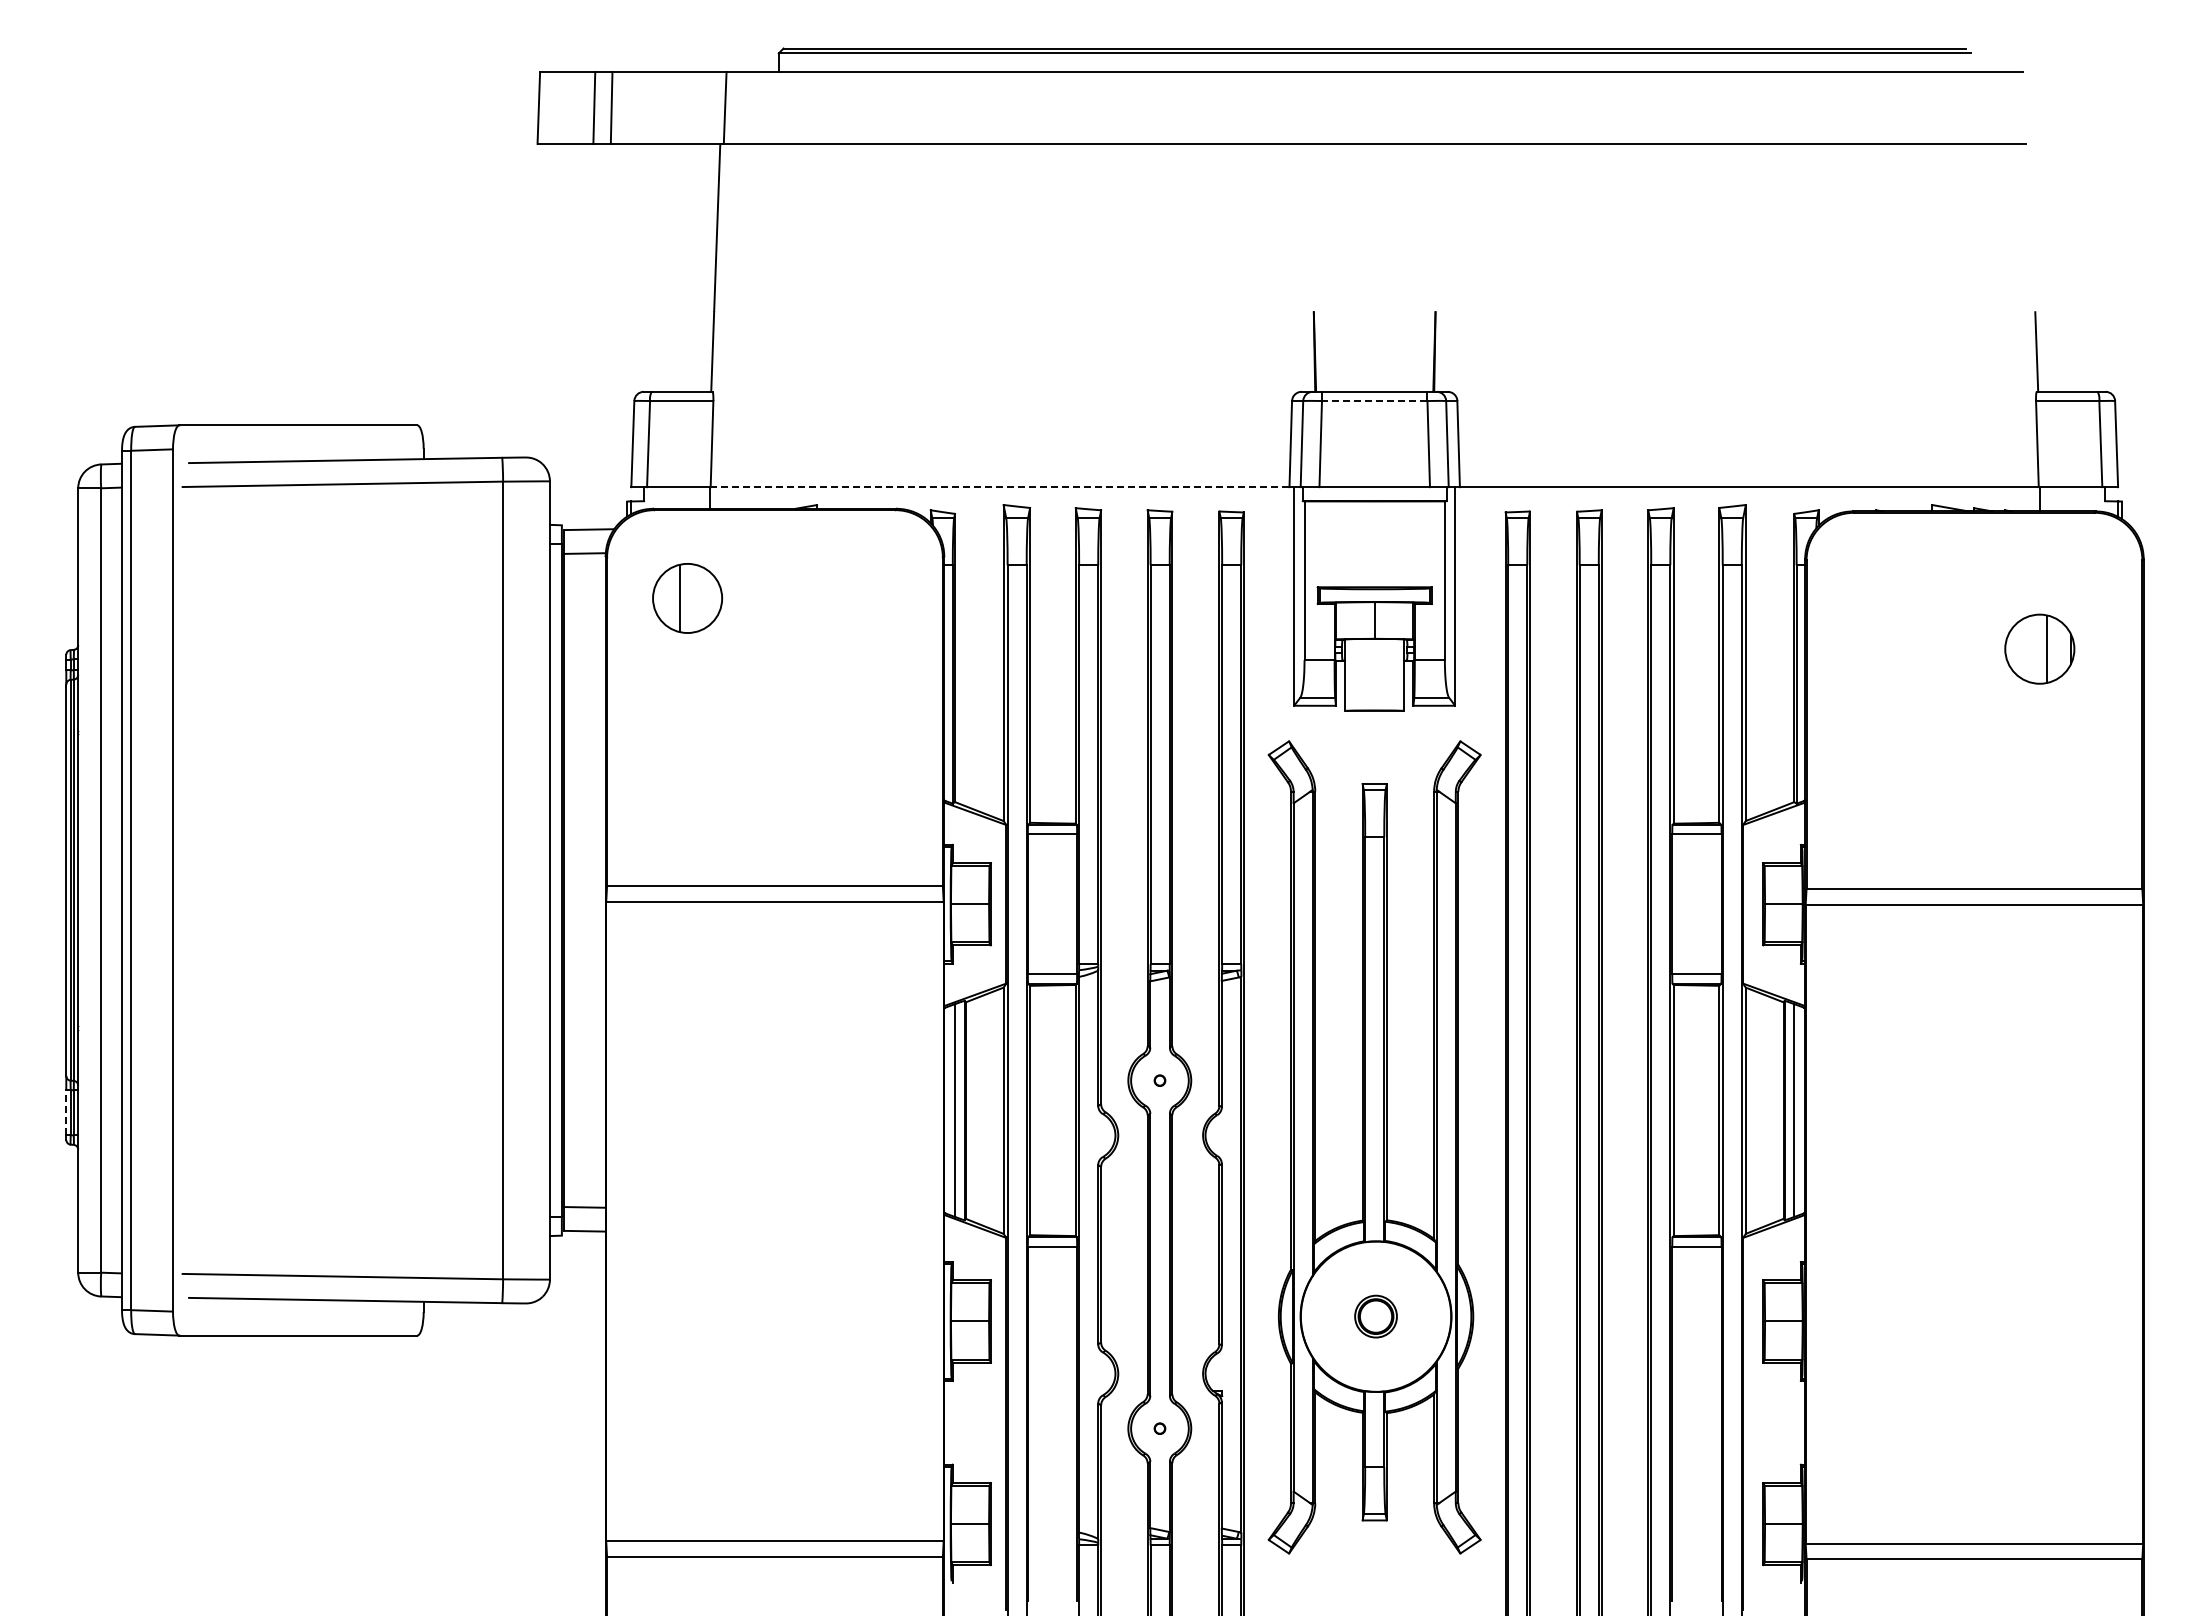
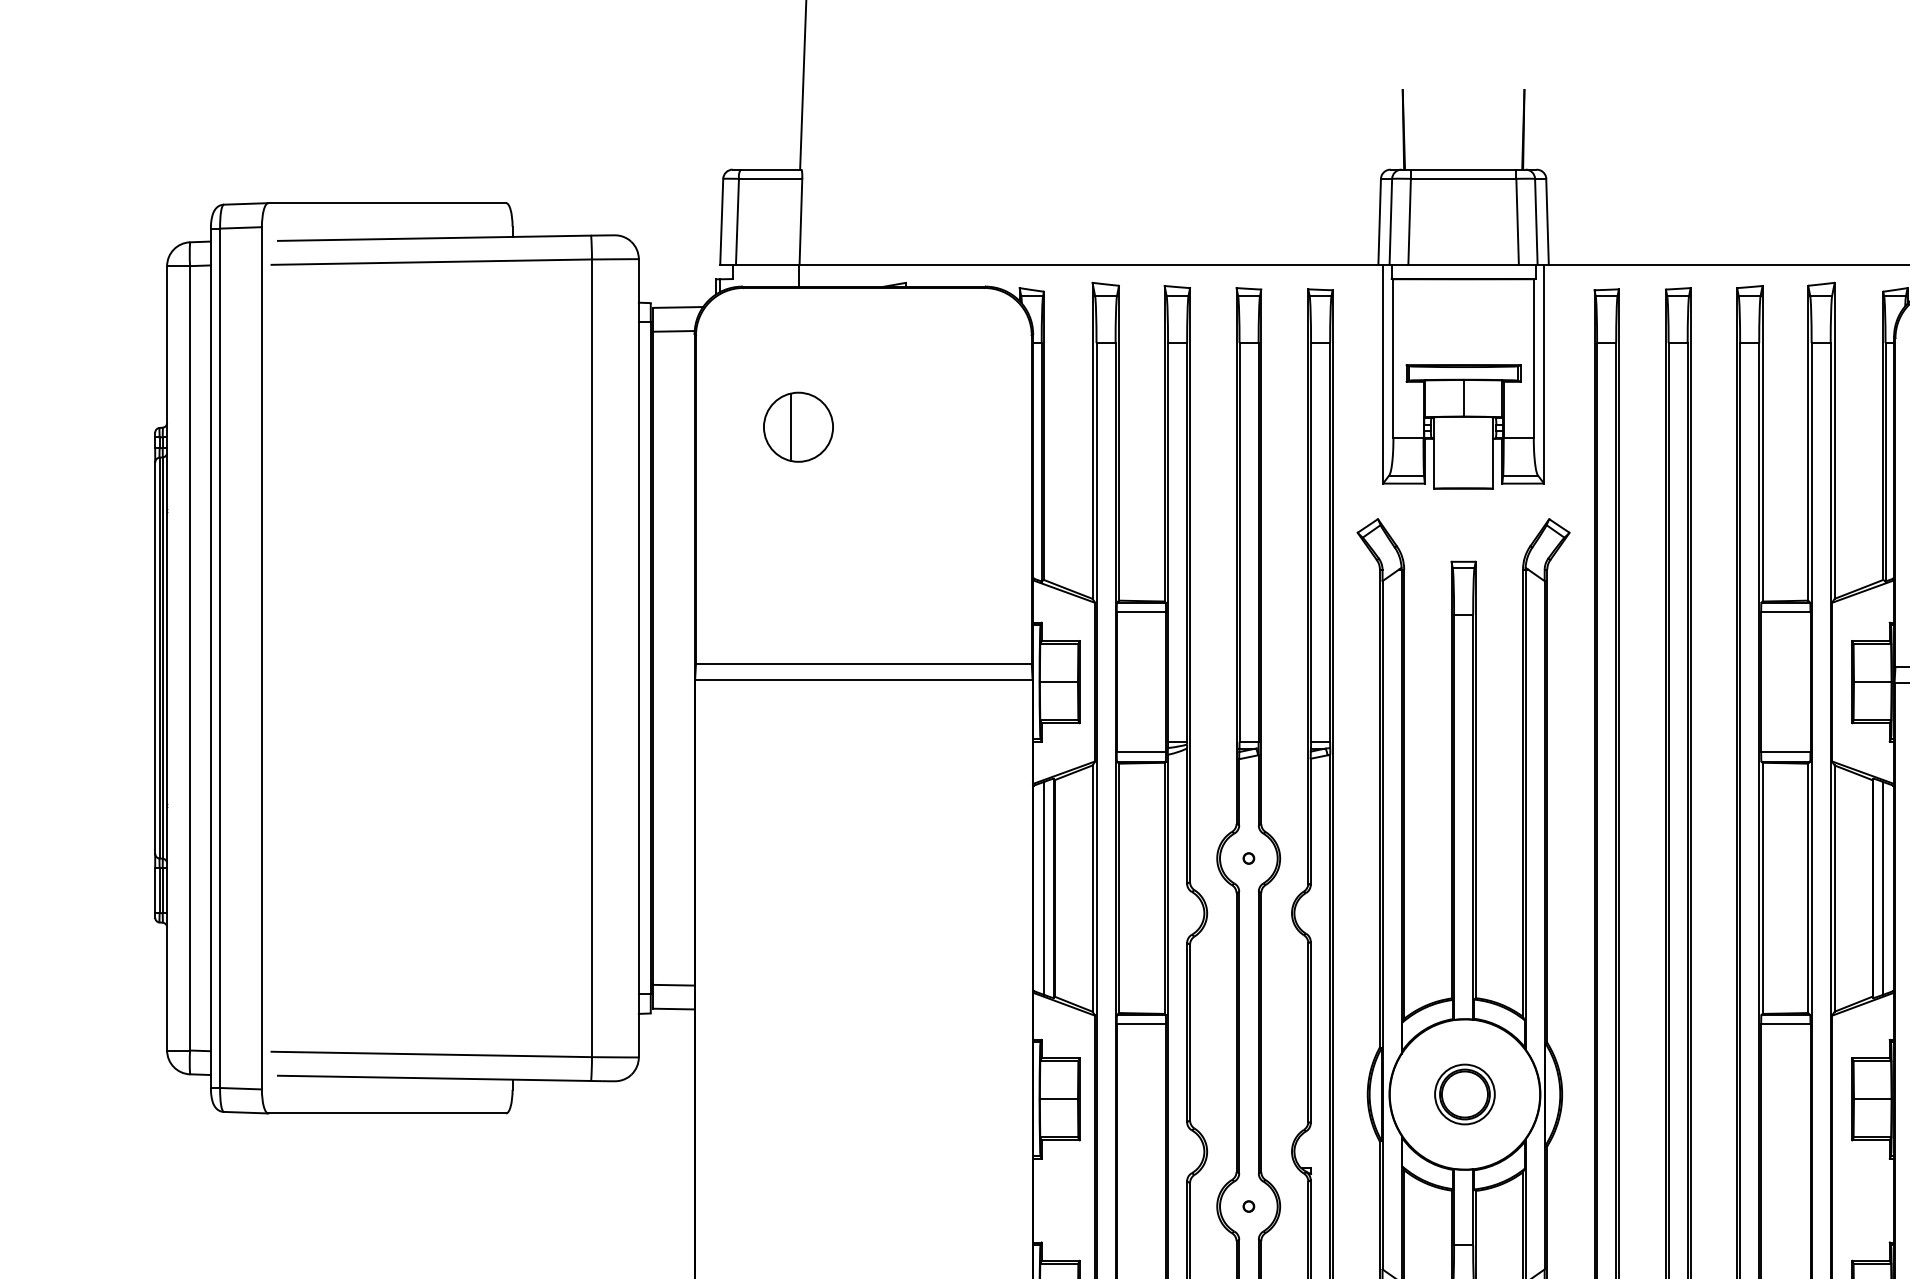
line: (1374, 401) -> (1463, 179), dashed -> solid
line: (999, 487) -> (1088, 265), dashed -> solid
part: (687, 598) -> (798, 427), moved
line: (66, 1112) -> (155, 890), dashed -> solid
part: (1375, 1316) -> (1464, 1094), size x1.43

